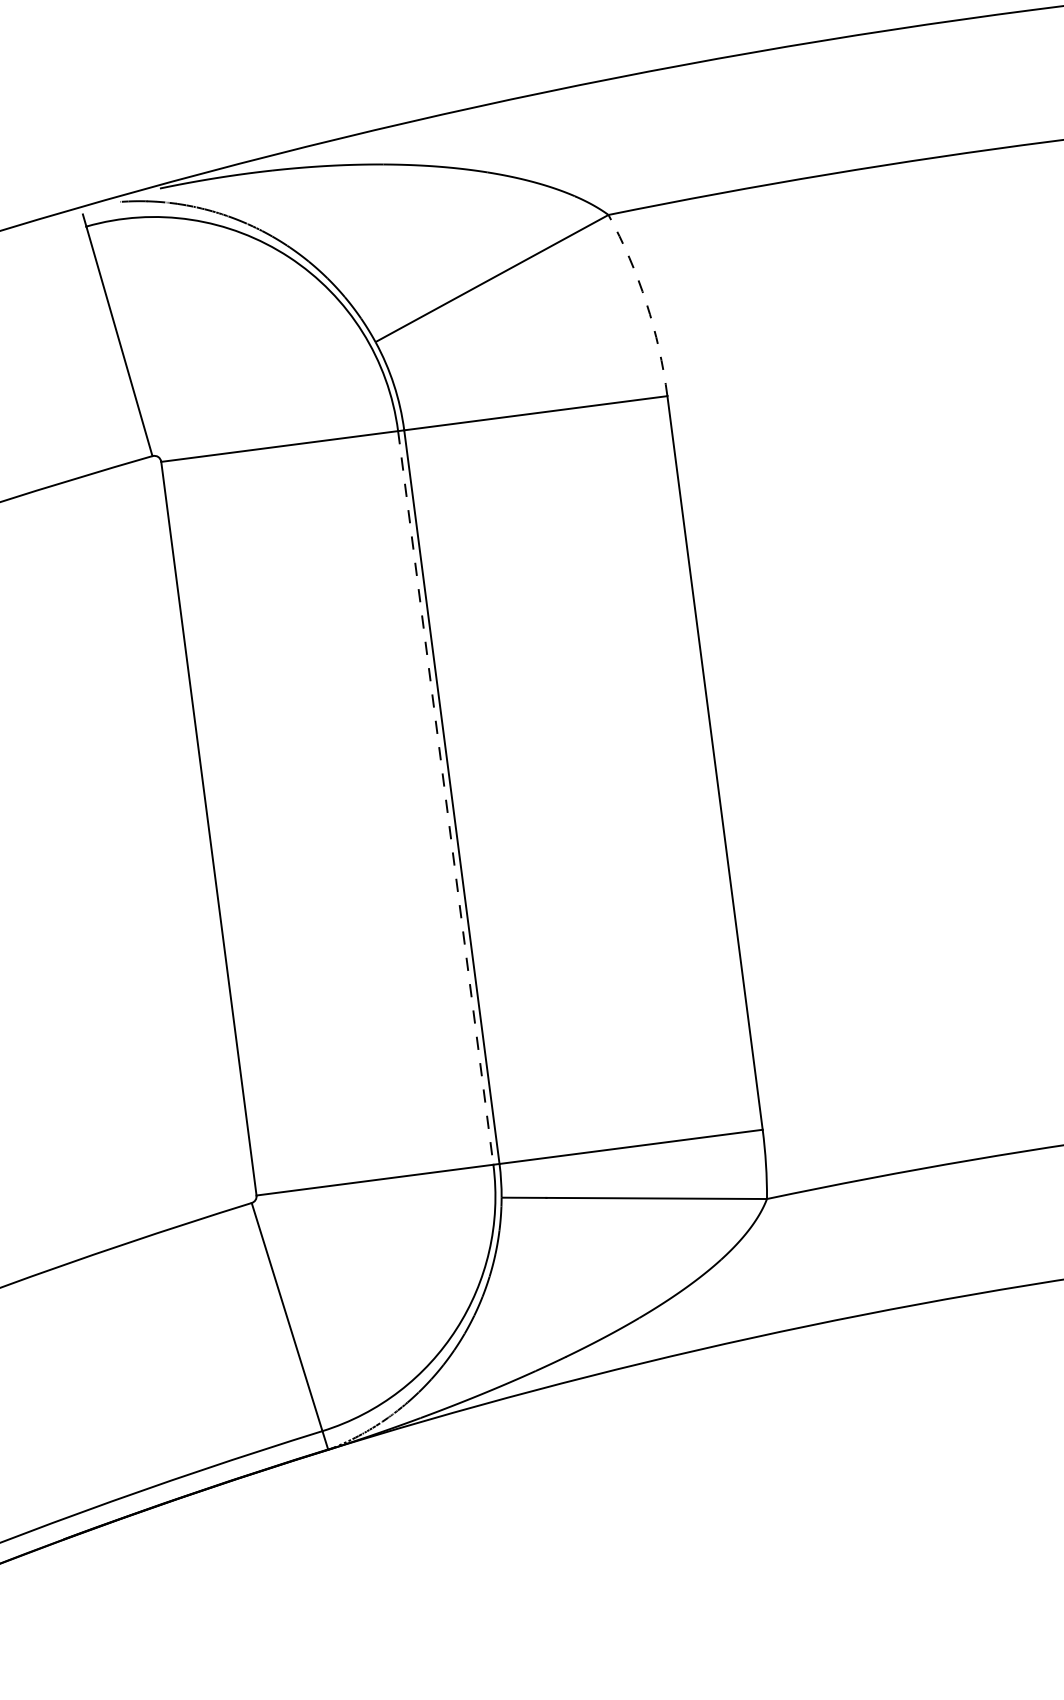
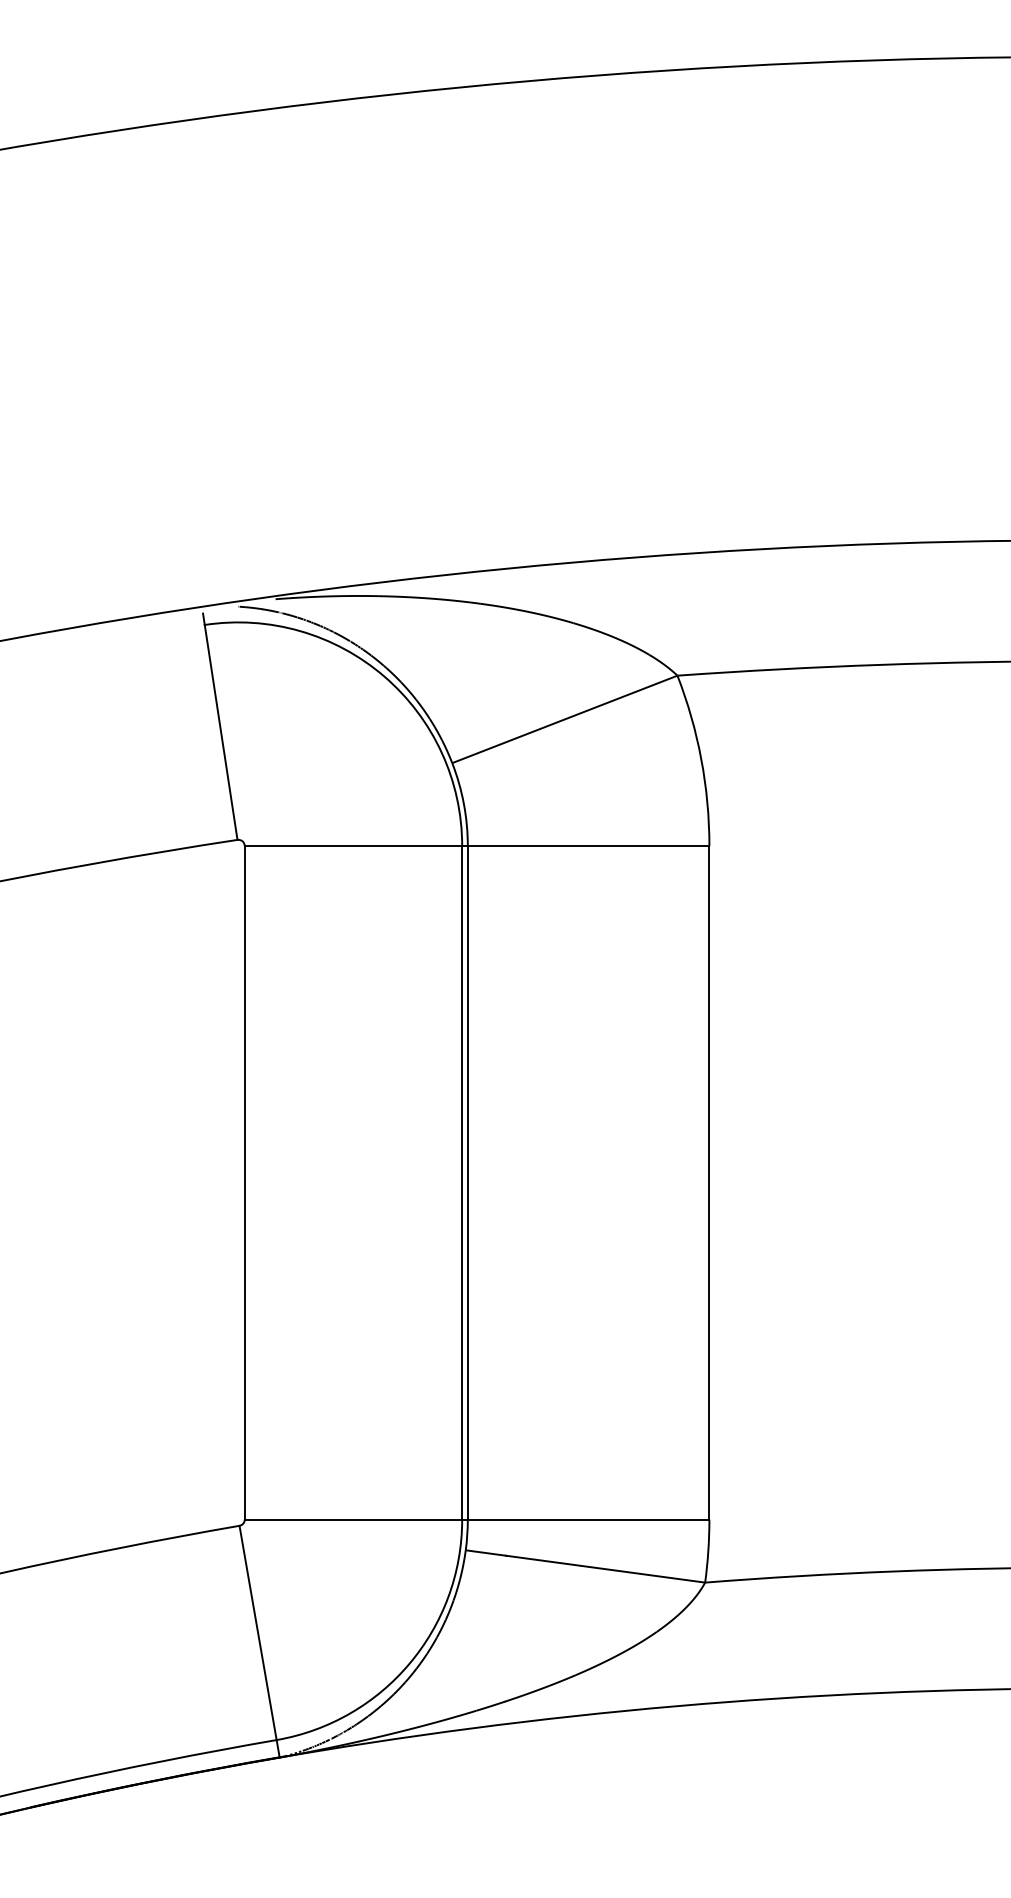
arc: (646, 302) -> (701, 759), dashed -> solid
line: (446, 797) -> (462, 1182), dashed -> solid

